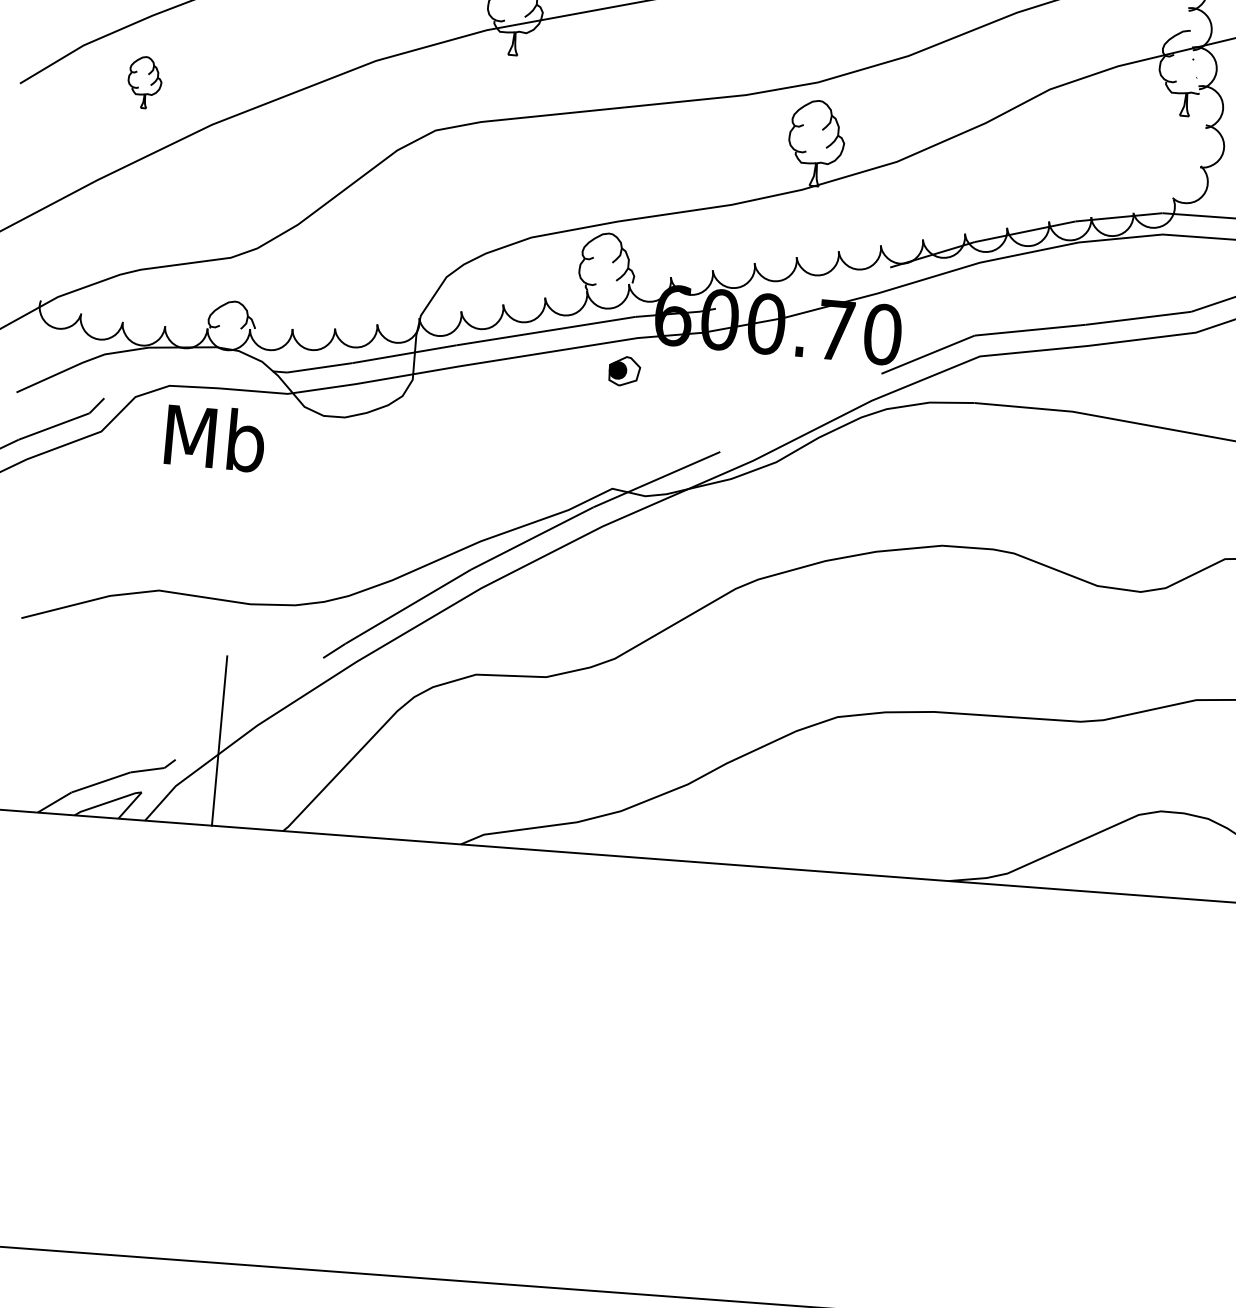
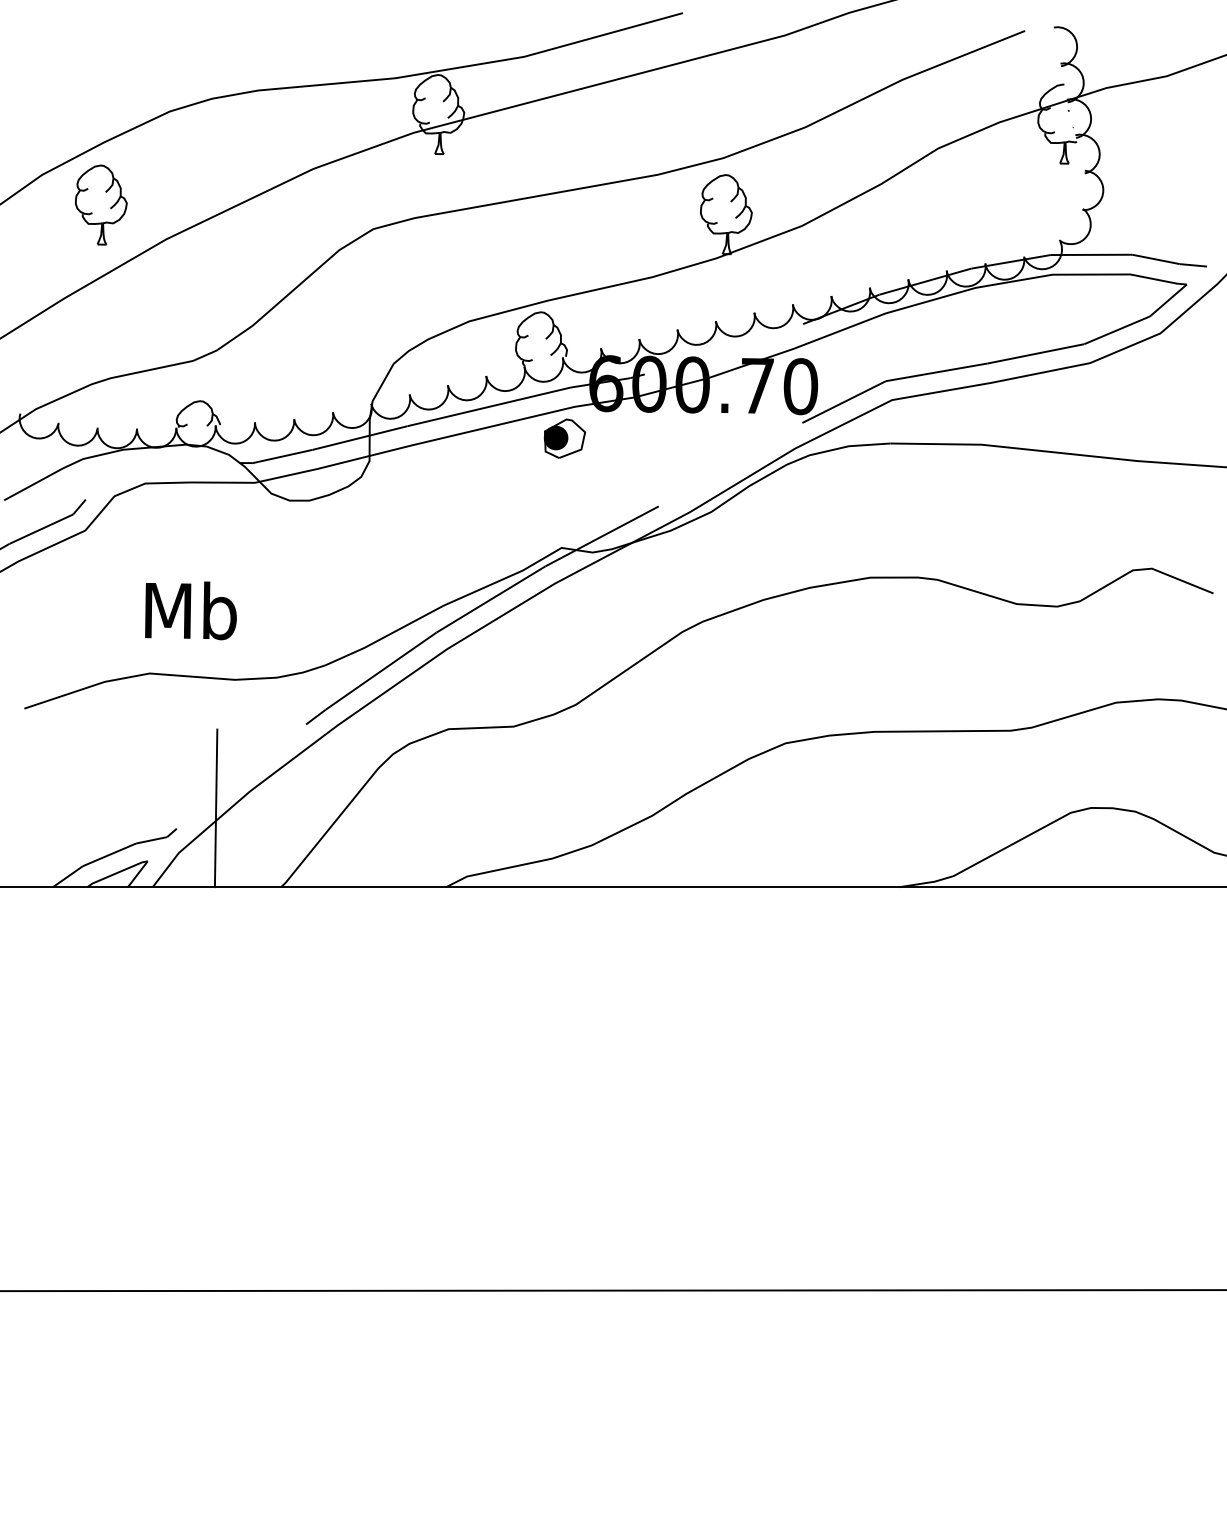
part: (145, 82) -> (101, 204), size x1.67
part: (624, 371) -> (564, 438), size x1.43
text: (214, 437) -> (190, 610), moved

